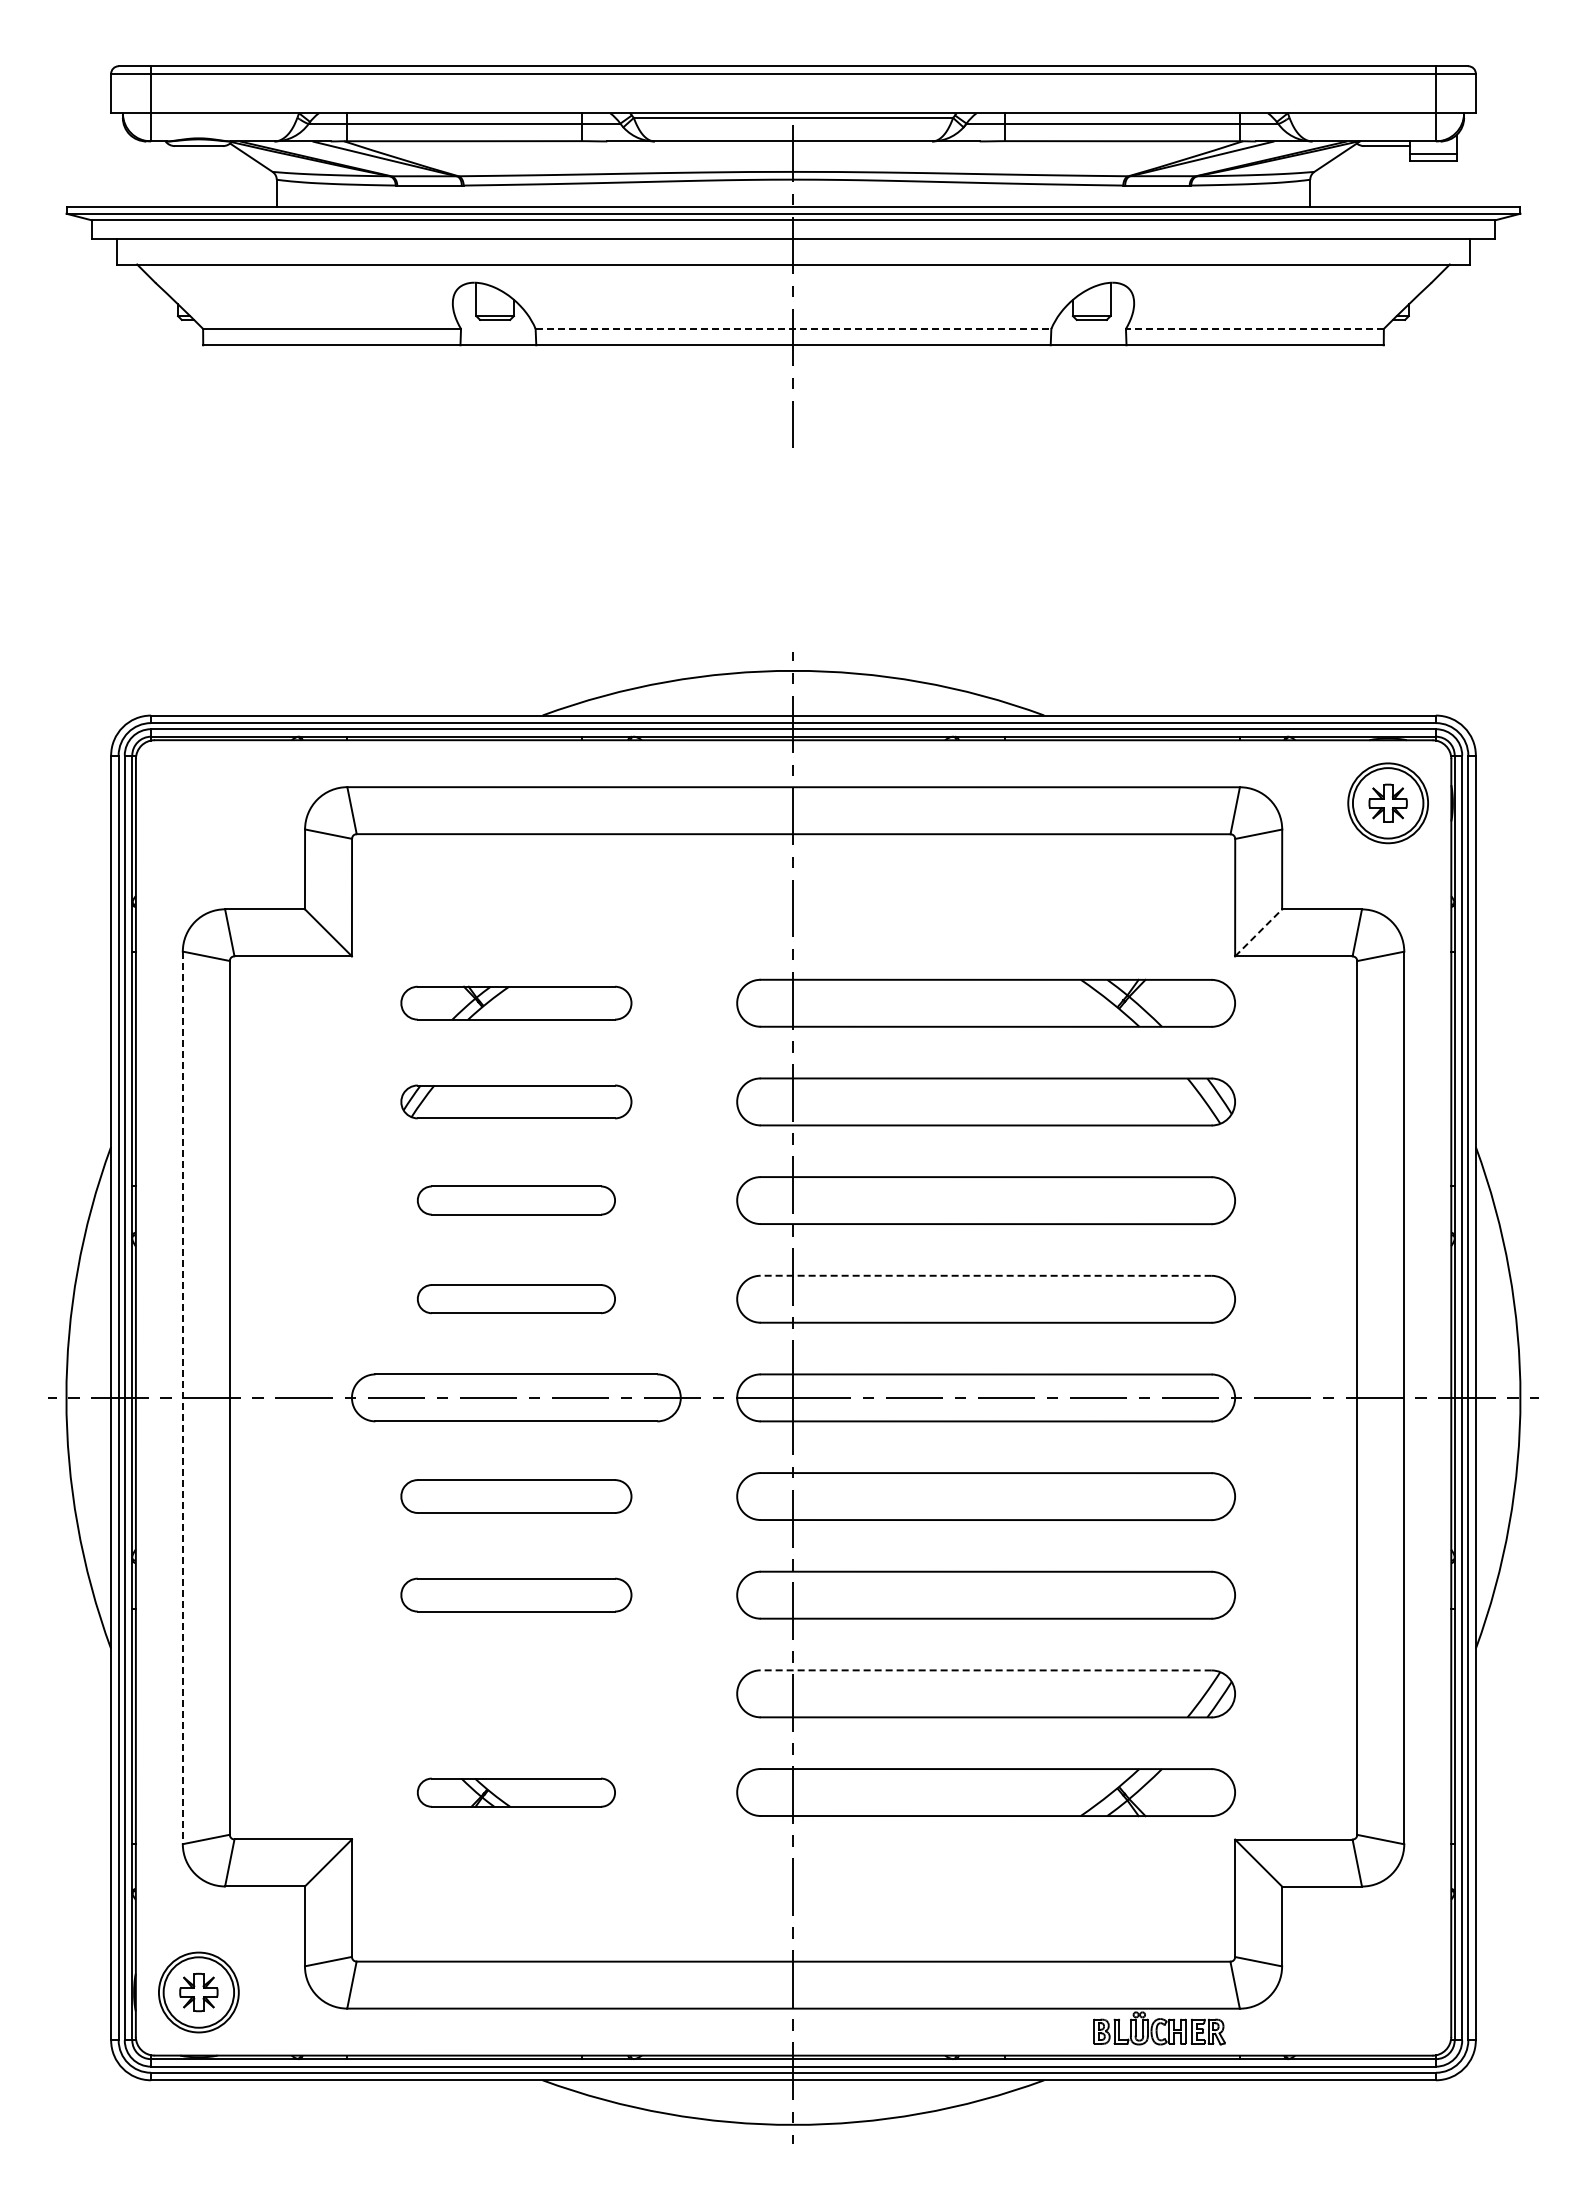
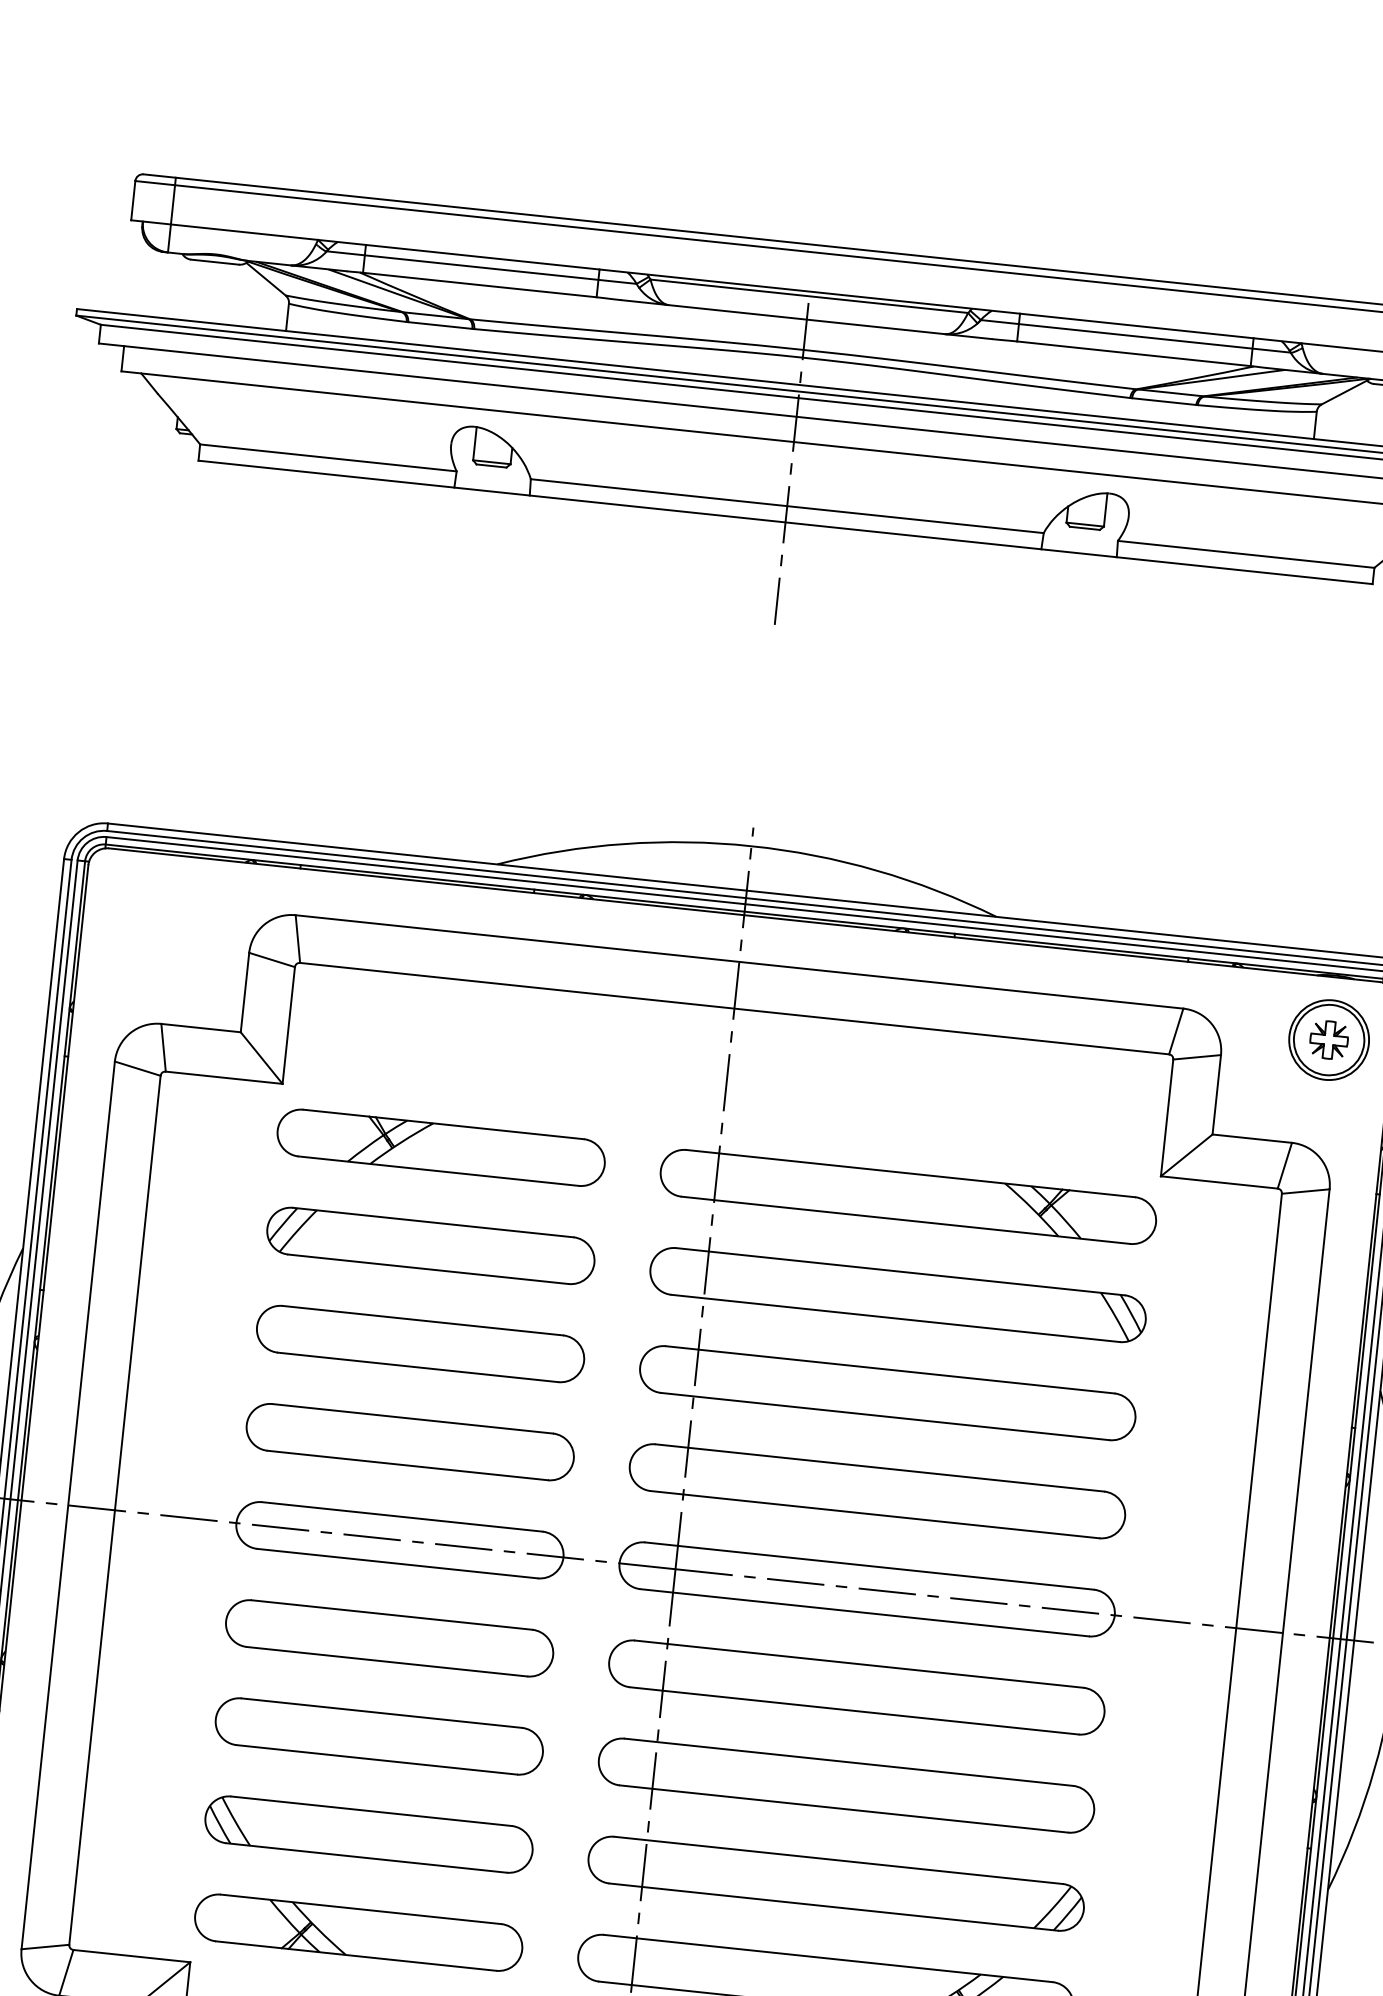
line: (793, 328) -> (787, 505), dashed -> solid
line: (1254, 328) -> (1245, 553), dashed -> solid
line: (1258, 932) -> (1186, 1154), dashed -> solid
part: (516, 1002) -> (441, 1147), size x1.43
part: (516, 1101) -> (431, 1245), size x1.43
part: (516, 1200) -> (420, 1343), size x1.67
line: (985, 1275) -> (879, 1467), dashed -> solid
part: (516, 1298) -> (410, 1441), size x1.67
line: (182, 1398) -> (67, 1505), dashed -> solid
part: (516, 1496) -> (389, 1638), size x1.43
part: (516, 1594) -> (379, 1735), size x1.43
line: (985, 1670) -> (838, 1860), dashed -> solid
part: (516, 1693) -> (369, 1834), added
part: (516, 1792) -> (358, 1932), size x1.67

